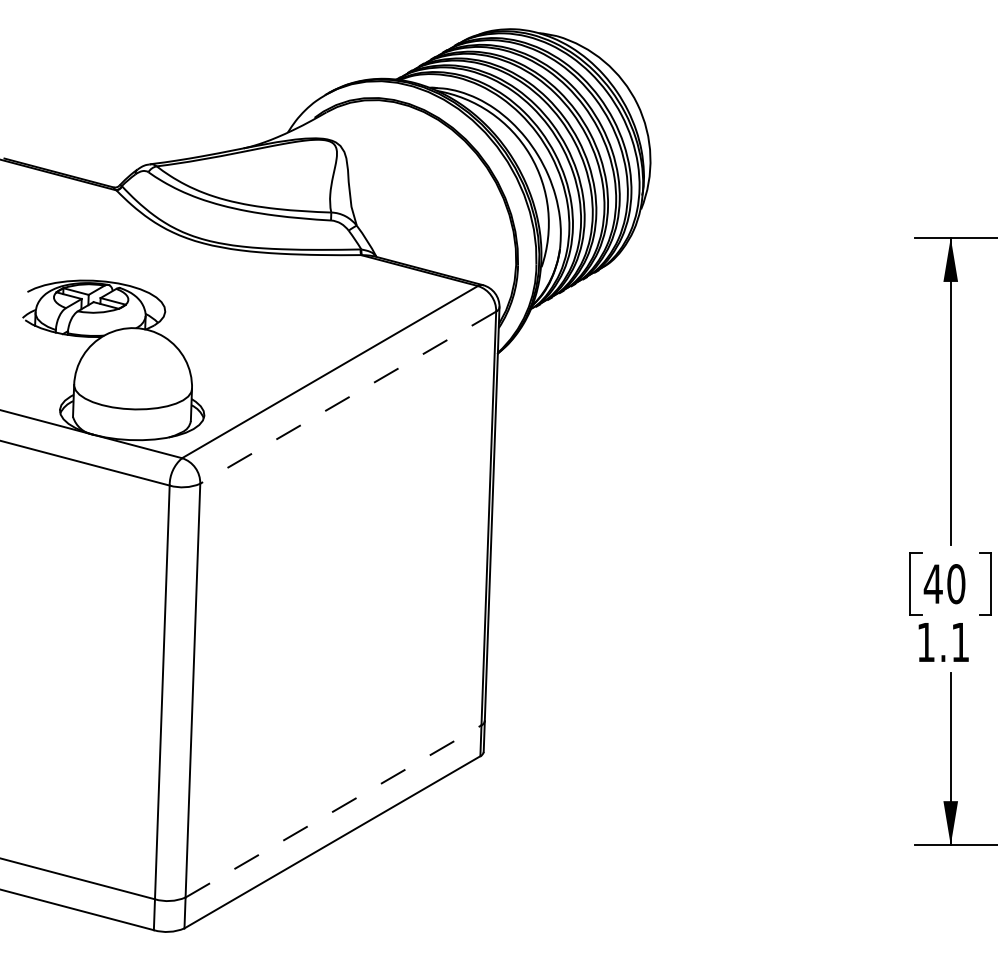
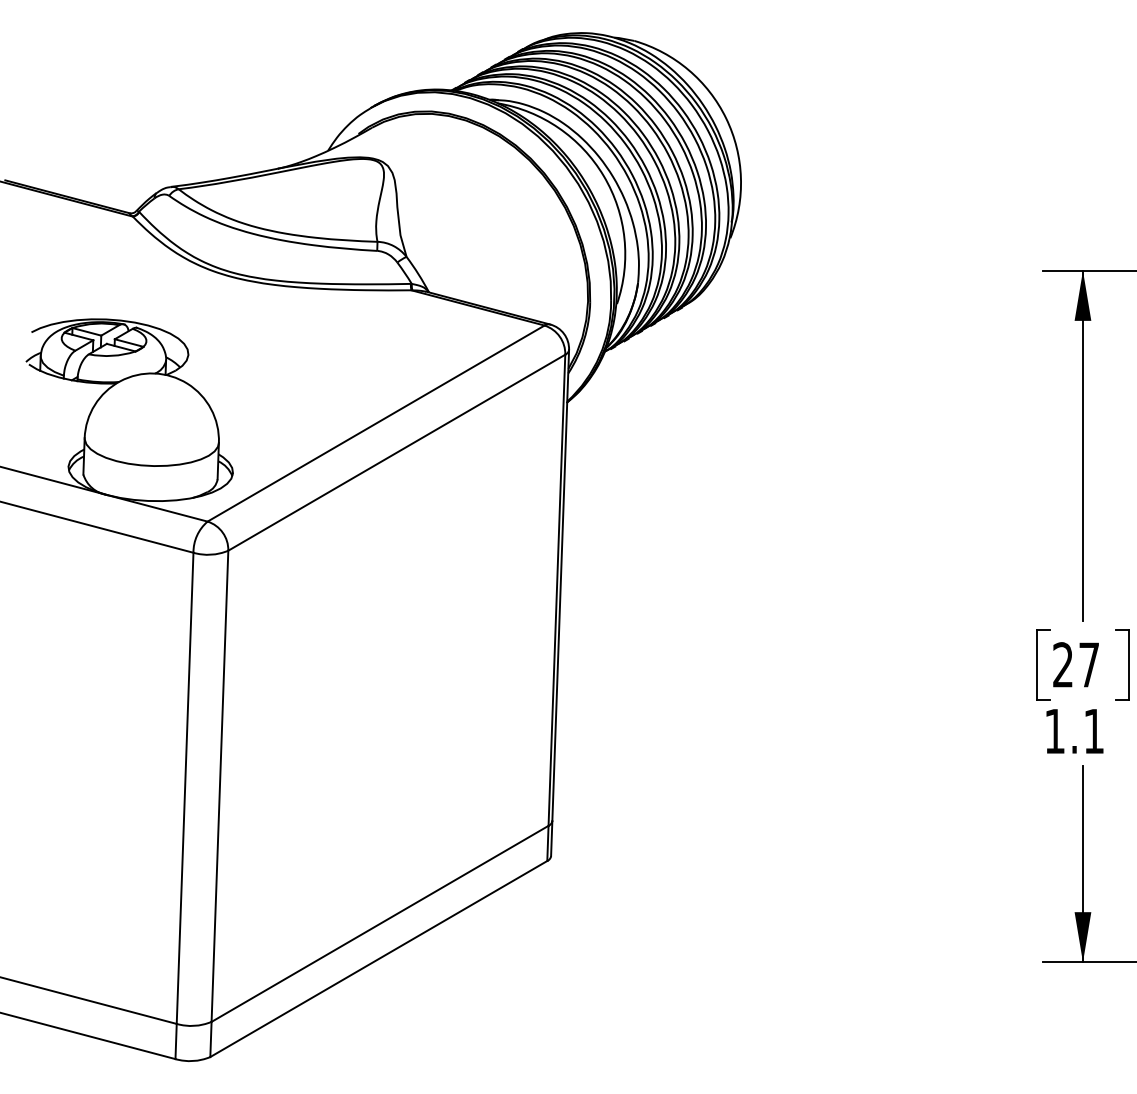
line: (347, 397) -> (395, 452), dashed -> solid
text: (944, 584) -> (1075, 665), 40 -> 27
line: (333, 811) -> (380, 923), dashed -> solid

